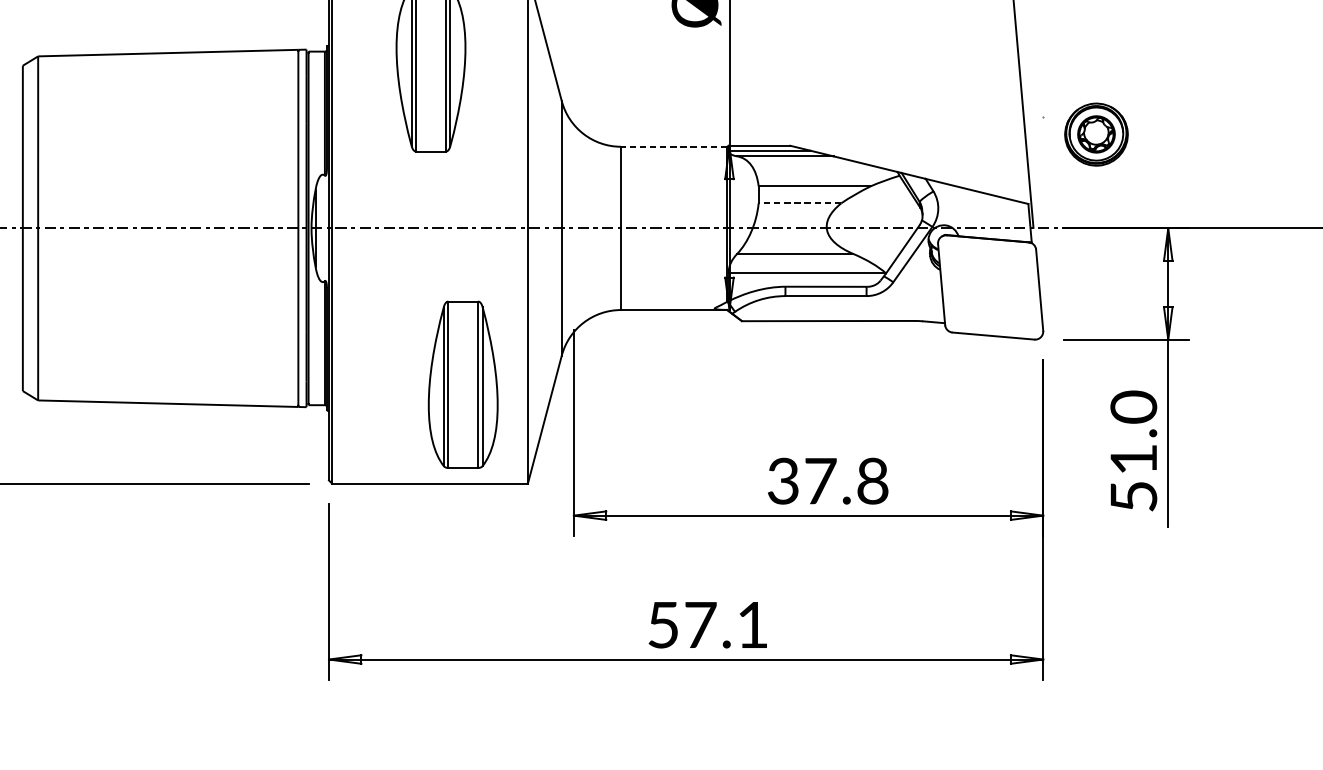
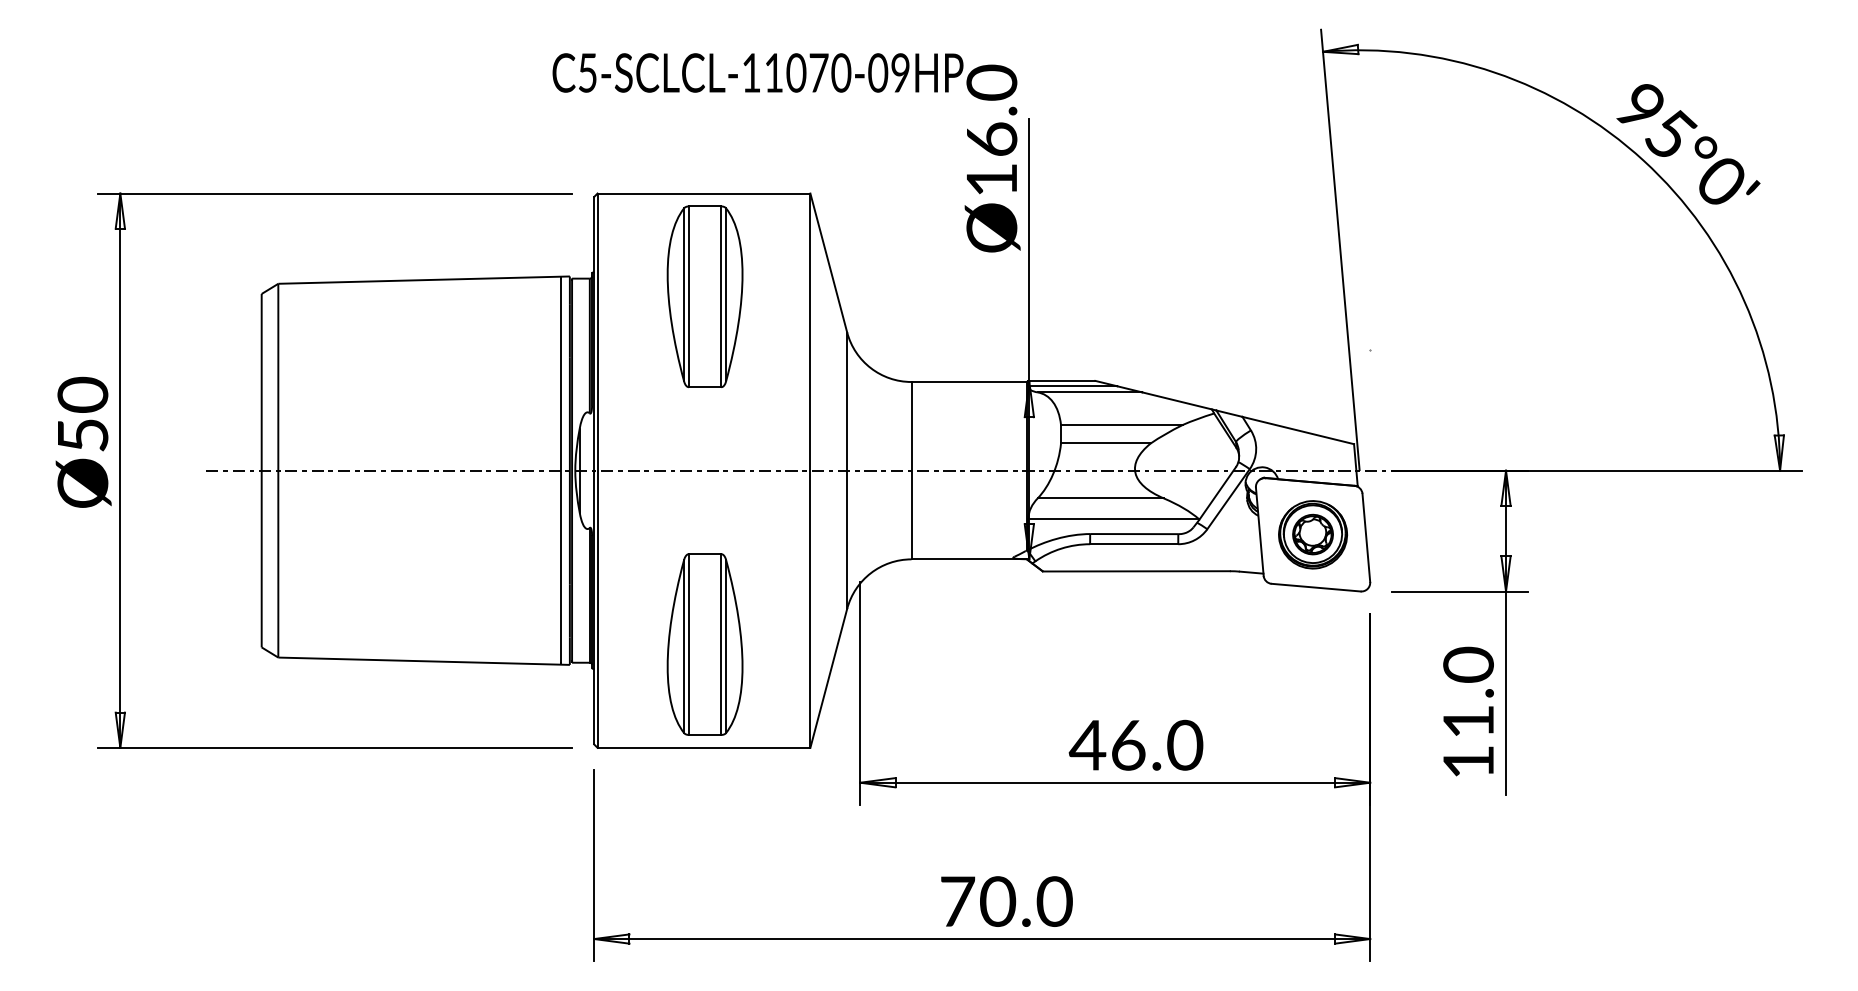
part: (1096, 134) -> (1313, 534), moved
line: (674, 147) -> (969, 382), dashed -> solid
line: (799, 203) -> (1105, 443), dashed -> solid
part: (462, 384) -> (704, 644), moved
text: (827, 480) -> (1135, 744), 37.8 -> 46.0
text: (1133, 497) -> (1468, 762), 51.0 -> 11.0
text: (708, 624) -> (1006, 901), 57.1 -> 70.0

